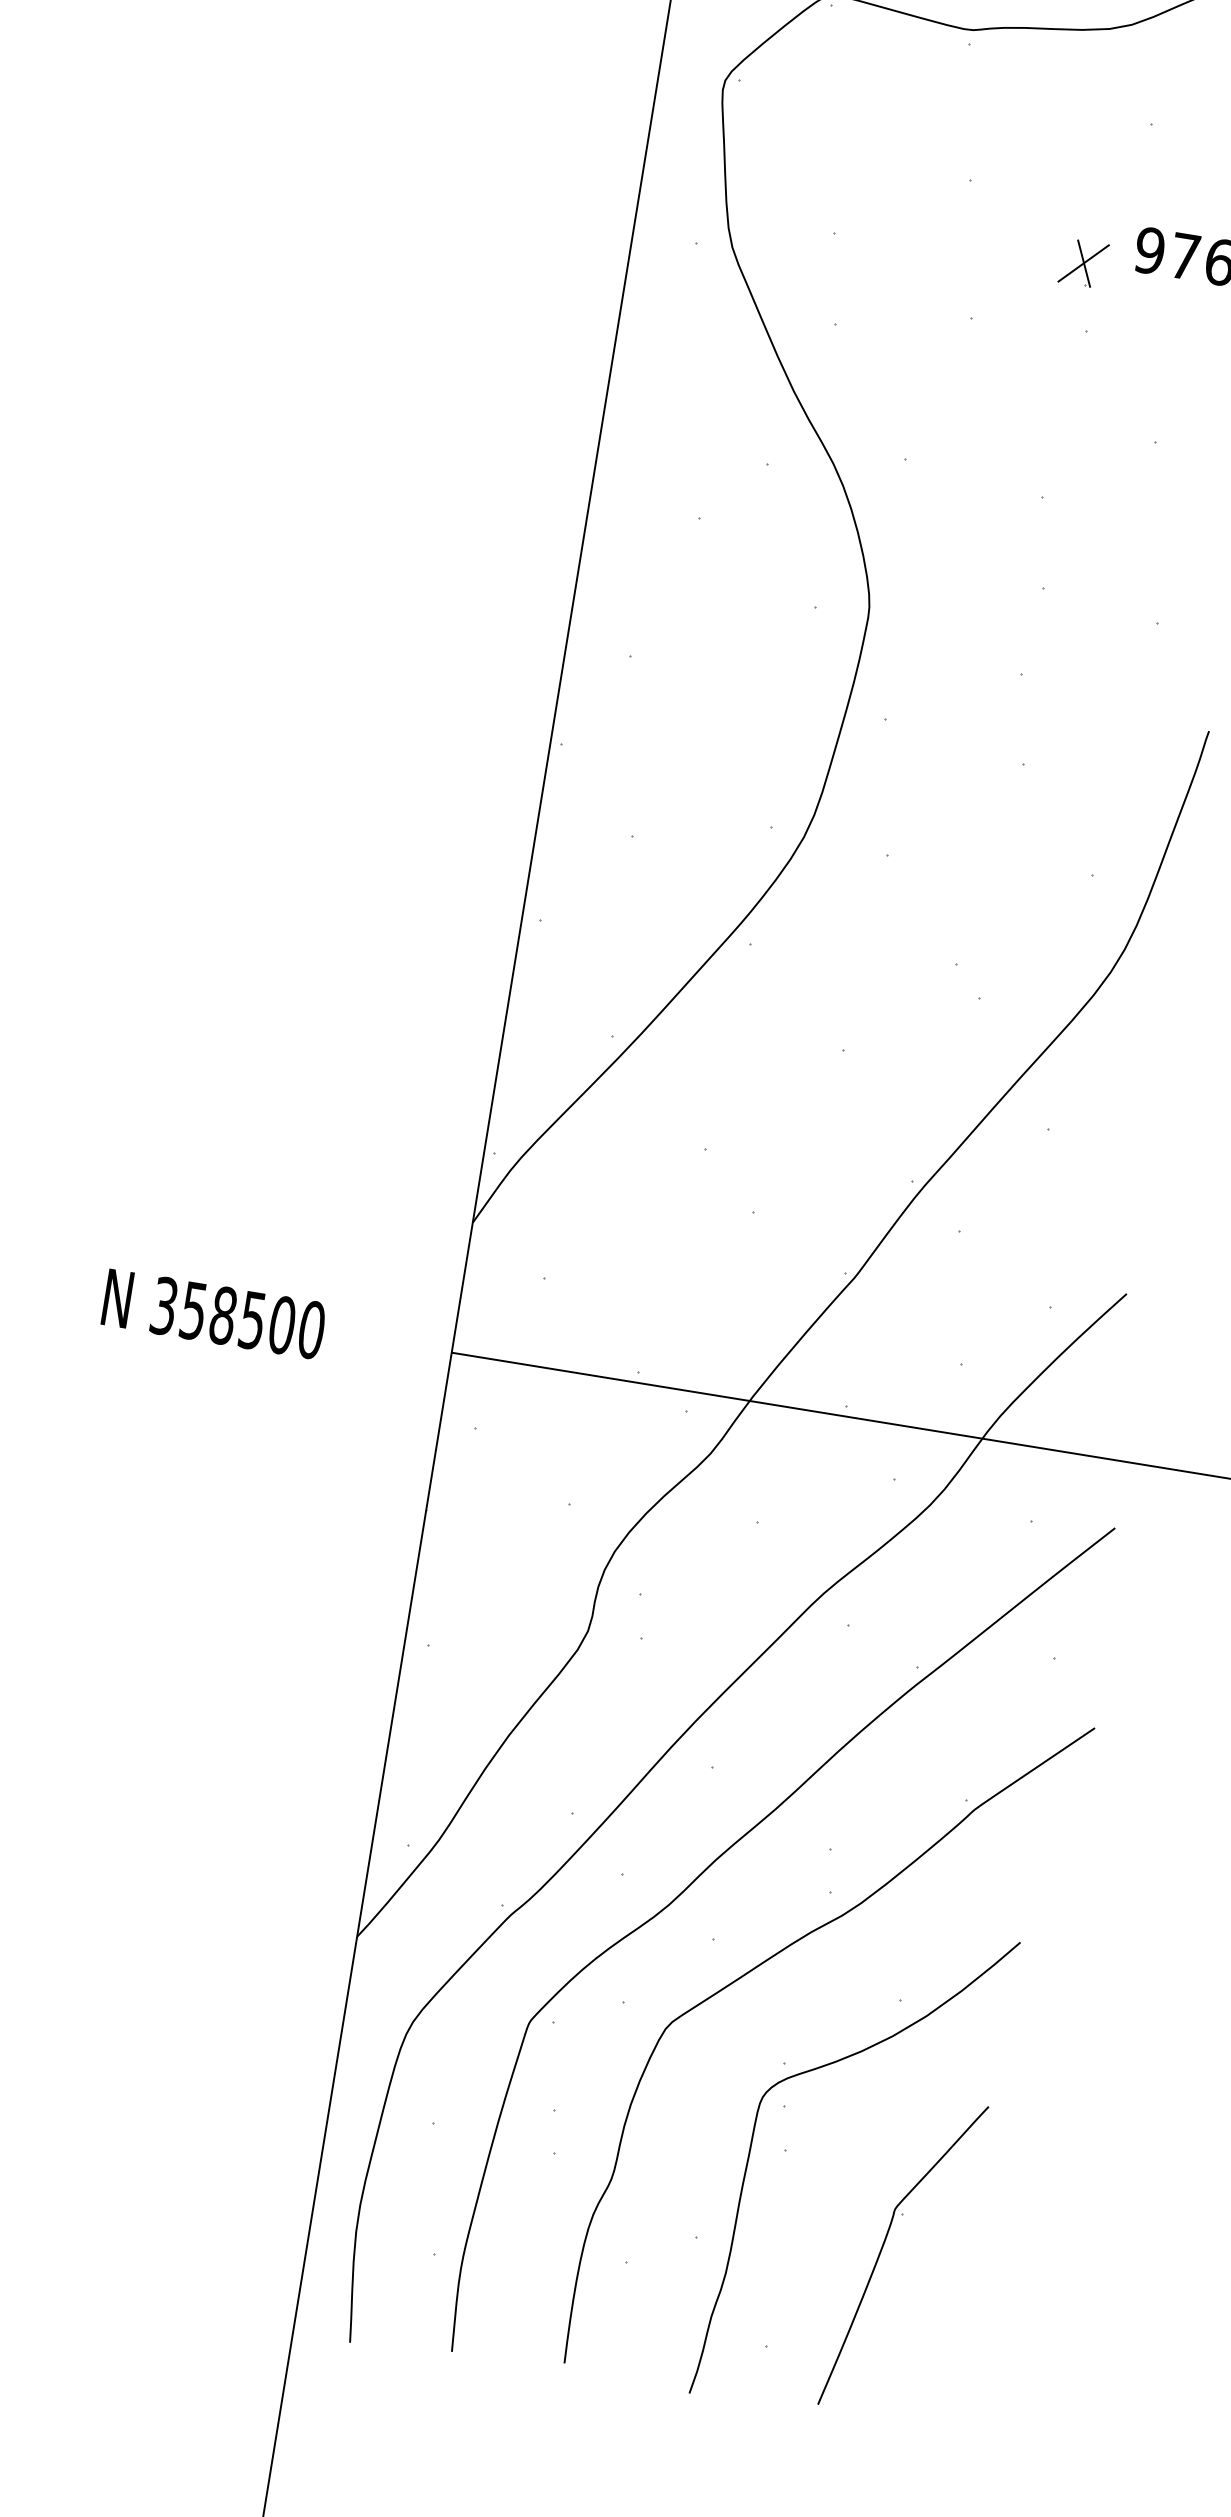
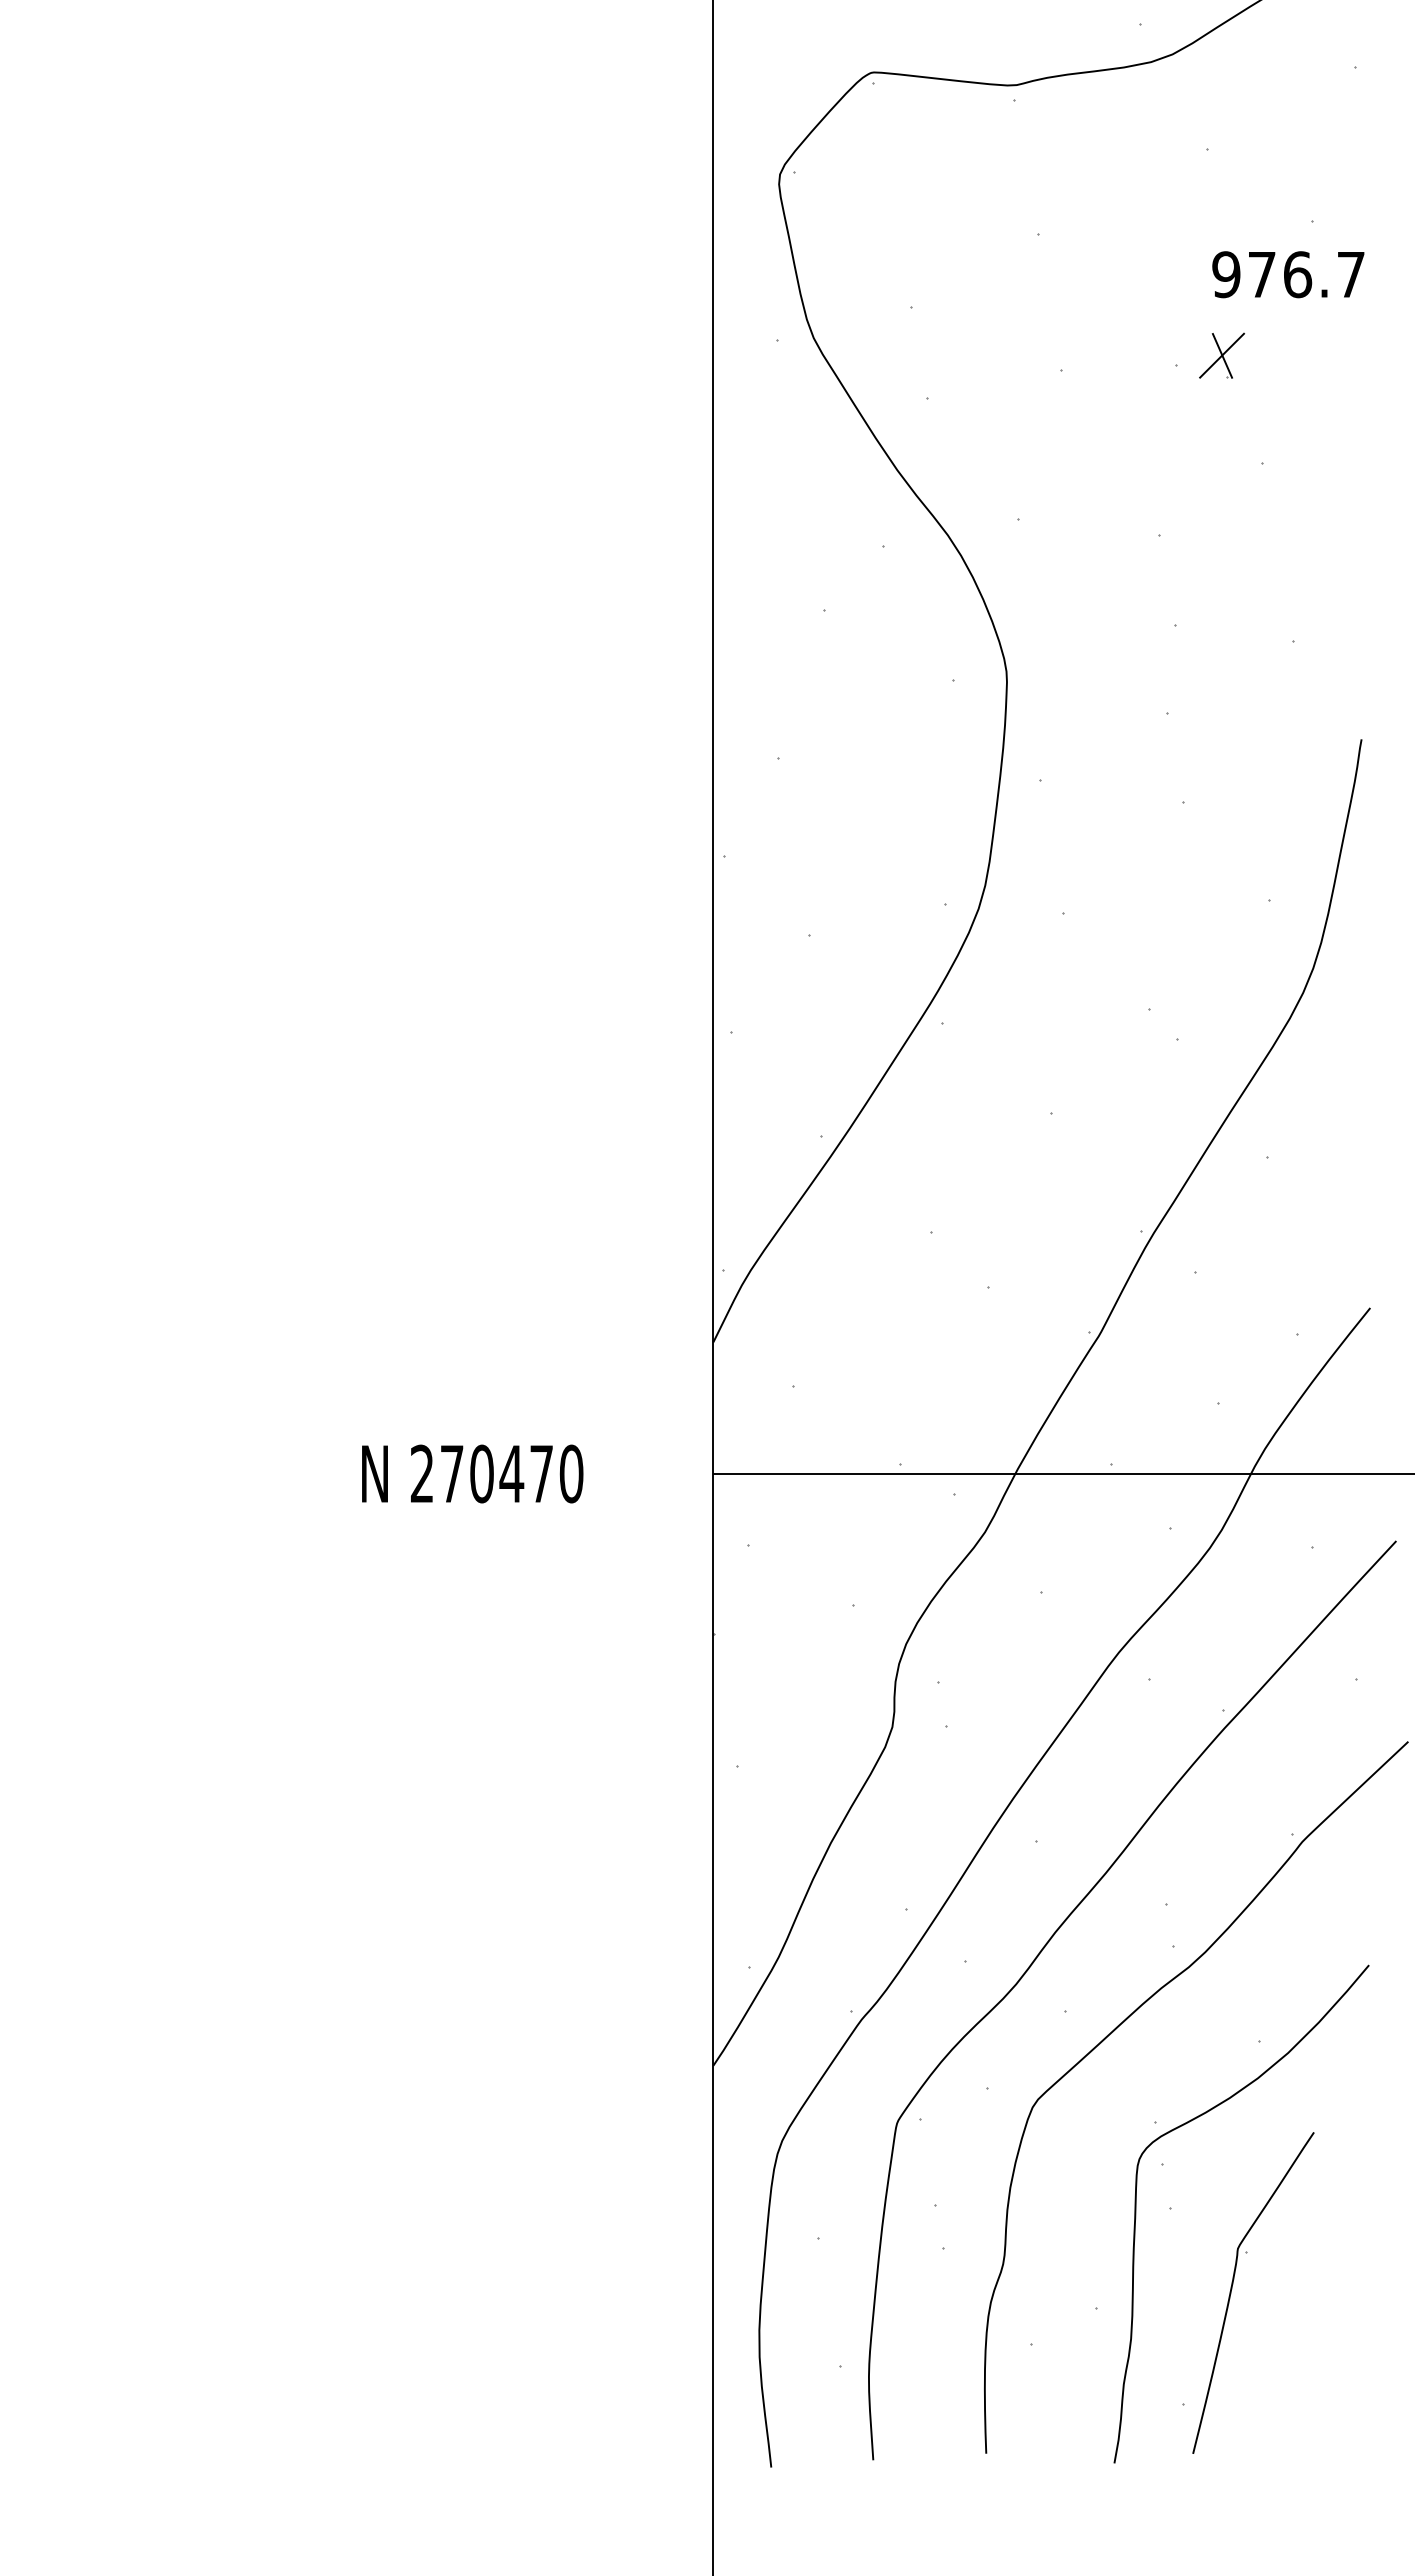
part: (1084, 263) -> (1222, 355), moved
text: (223, 1315) -> (482, 1473), 358500 -> 270470
part: (883, 2248) -> (1232, 2289), moved

